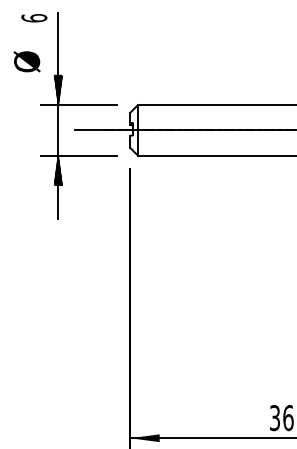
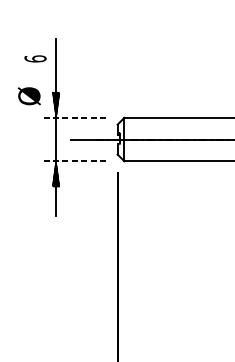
text: (34, 18) -> (35, 59), moved
text: (26, 61) -> (28, 96), moved
line: (79, 105) -> (74, 118), solid -> dashed
line: (79, 155) -> (74, 161), solid -> dashed

